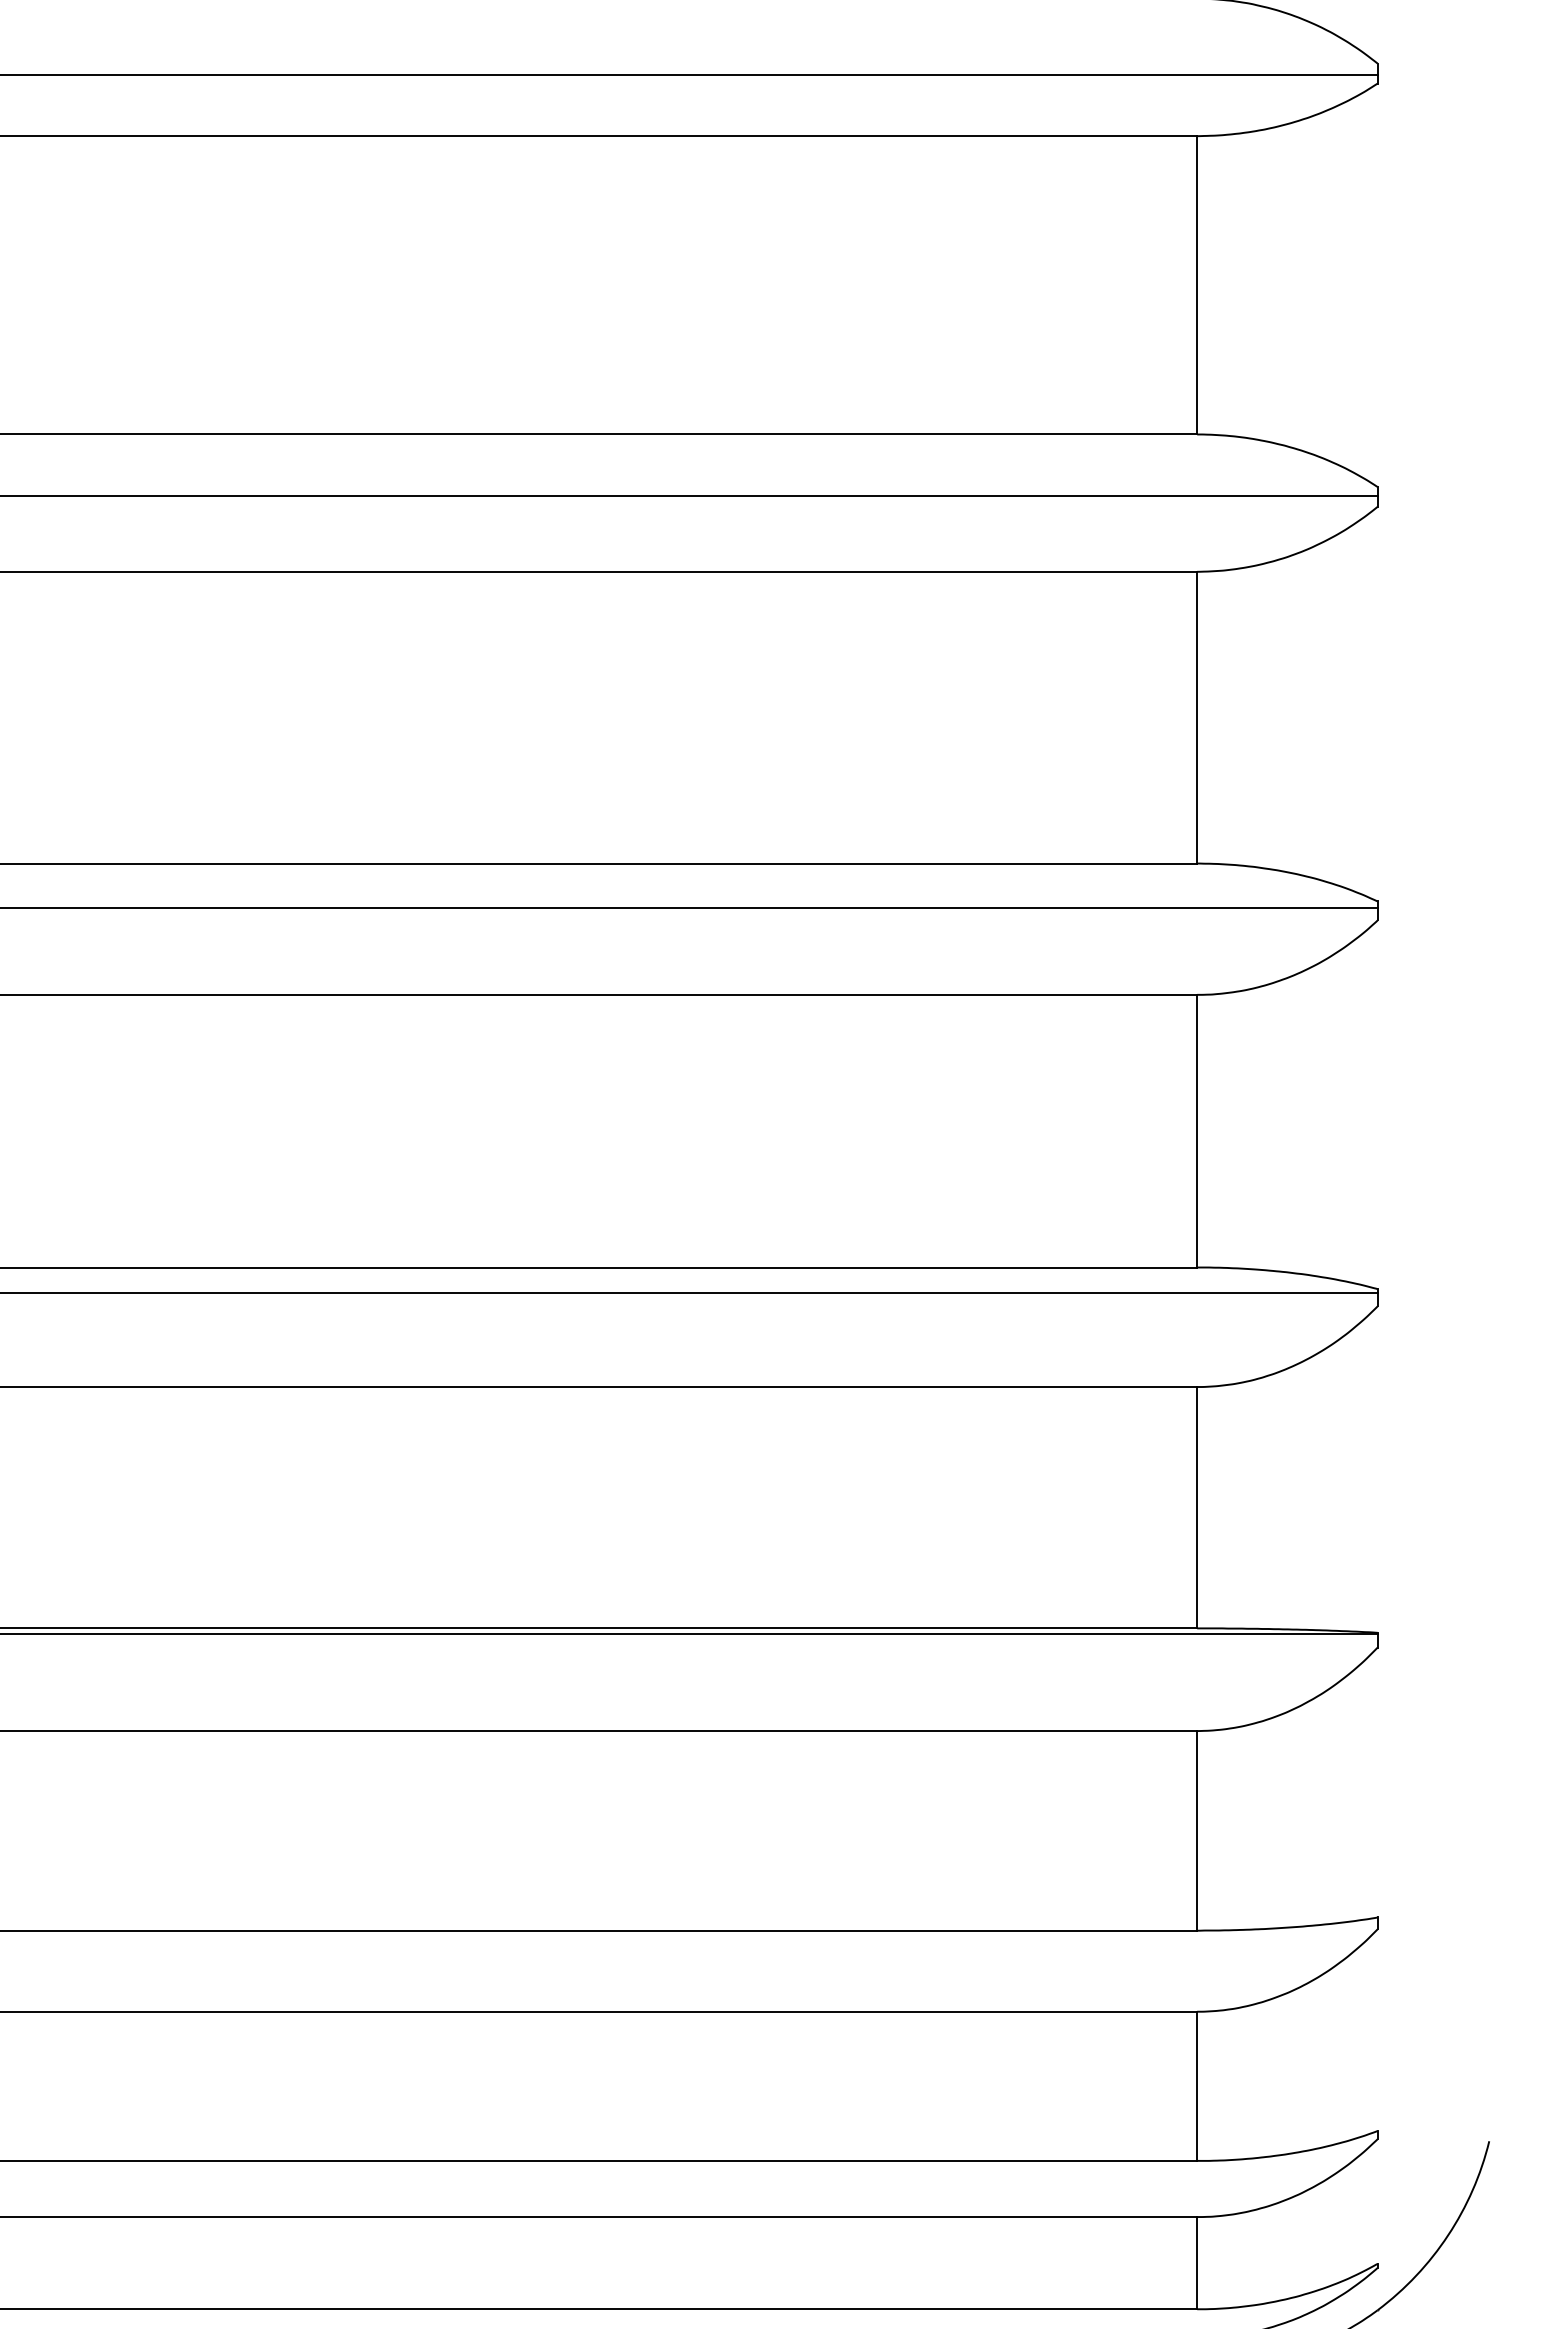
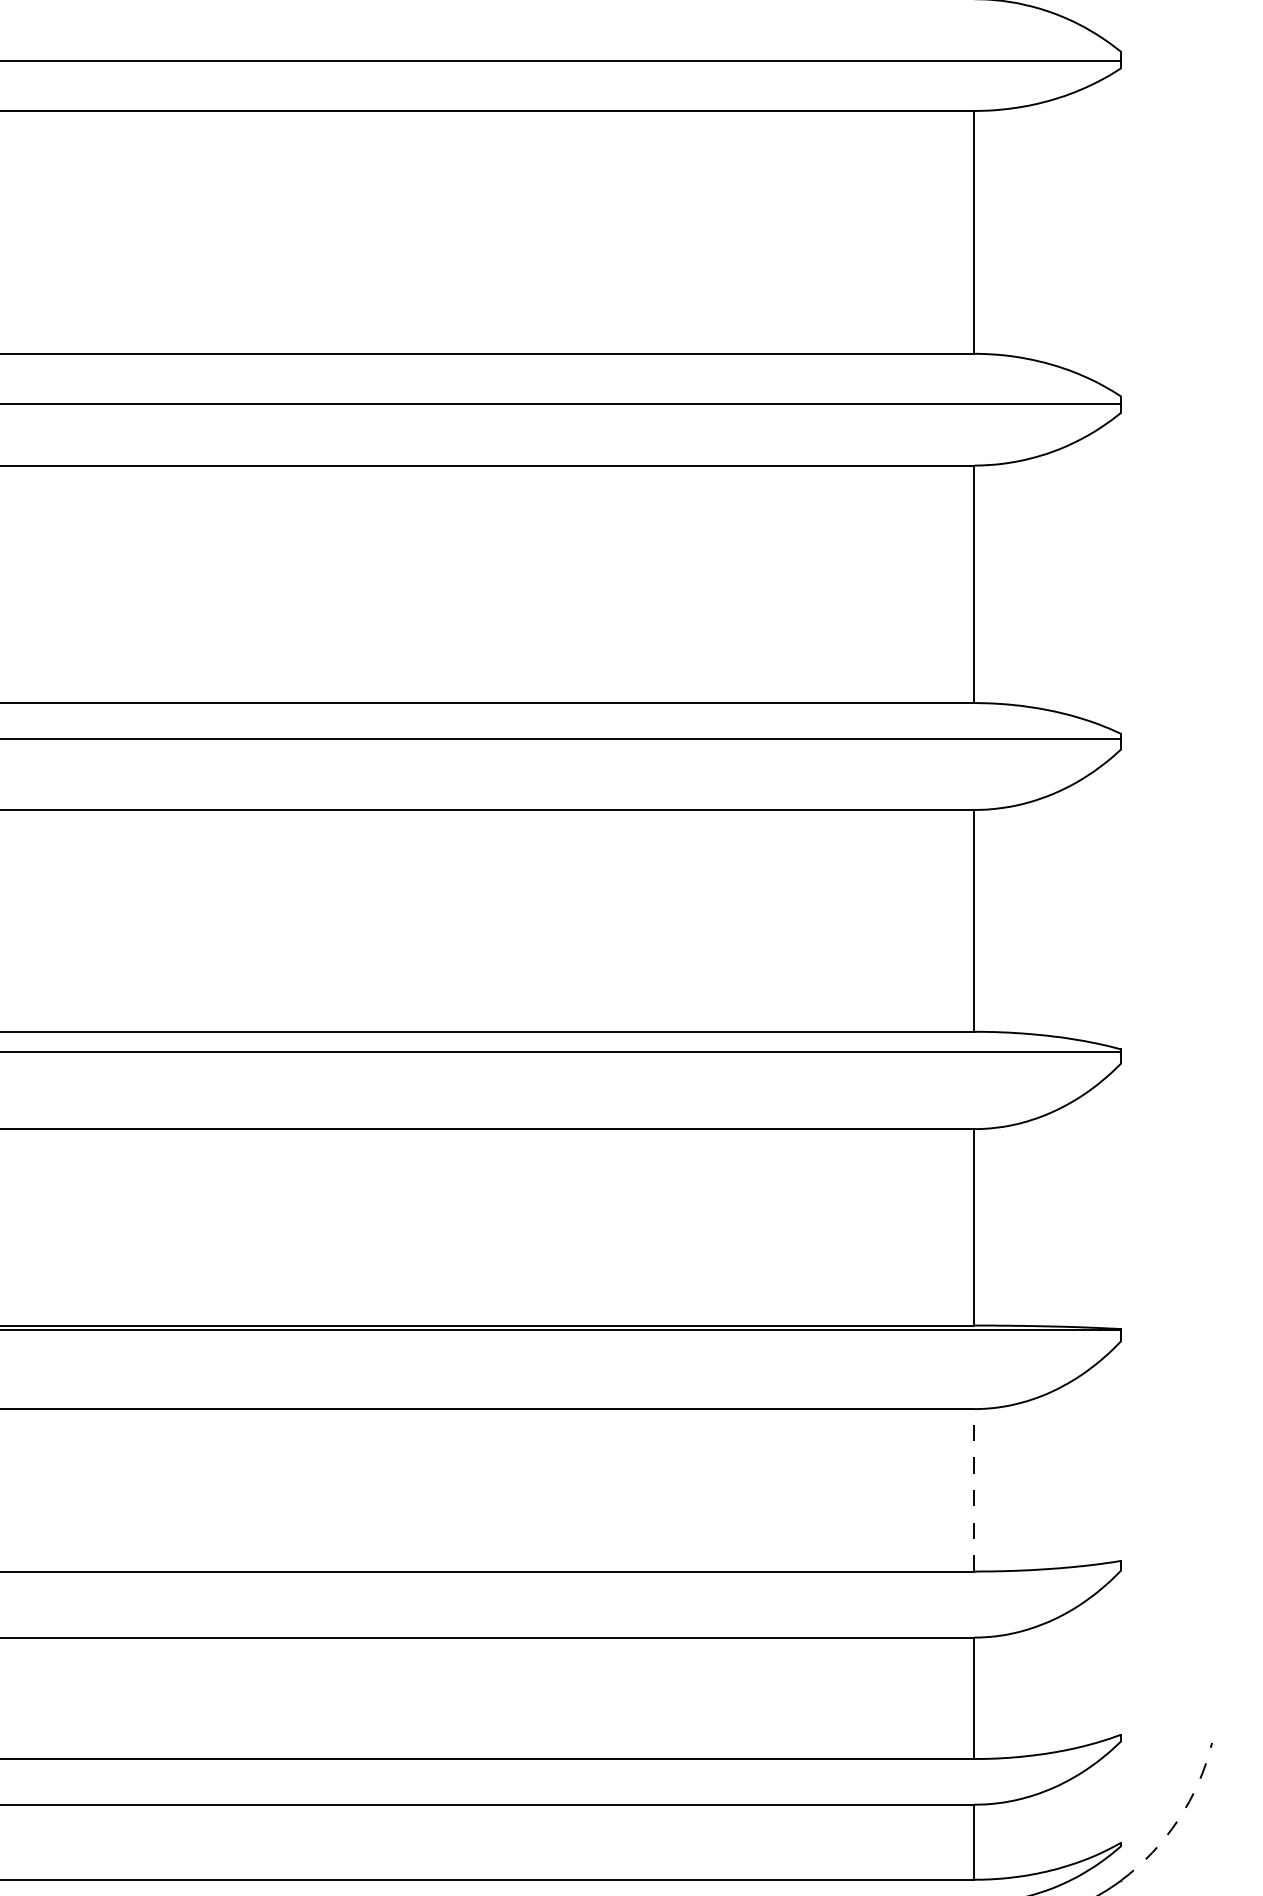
line: (1197, 1830) -> (974, 1490), solid -> dashed
arc: (1448, 2235) -> (1178, 1819), solid -> dashed

